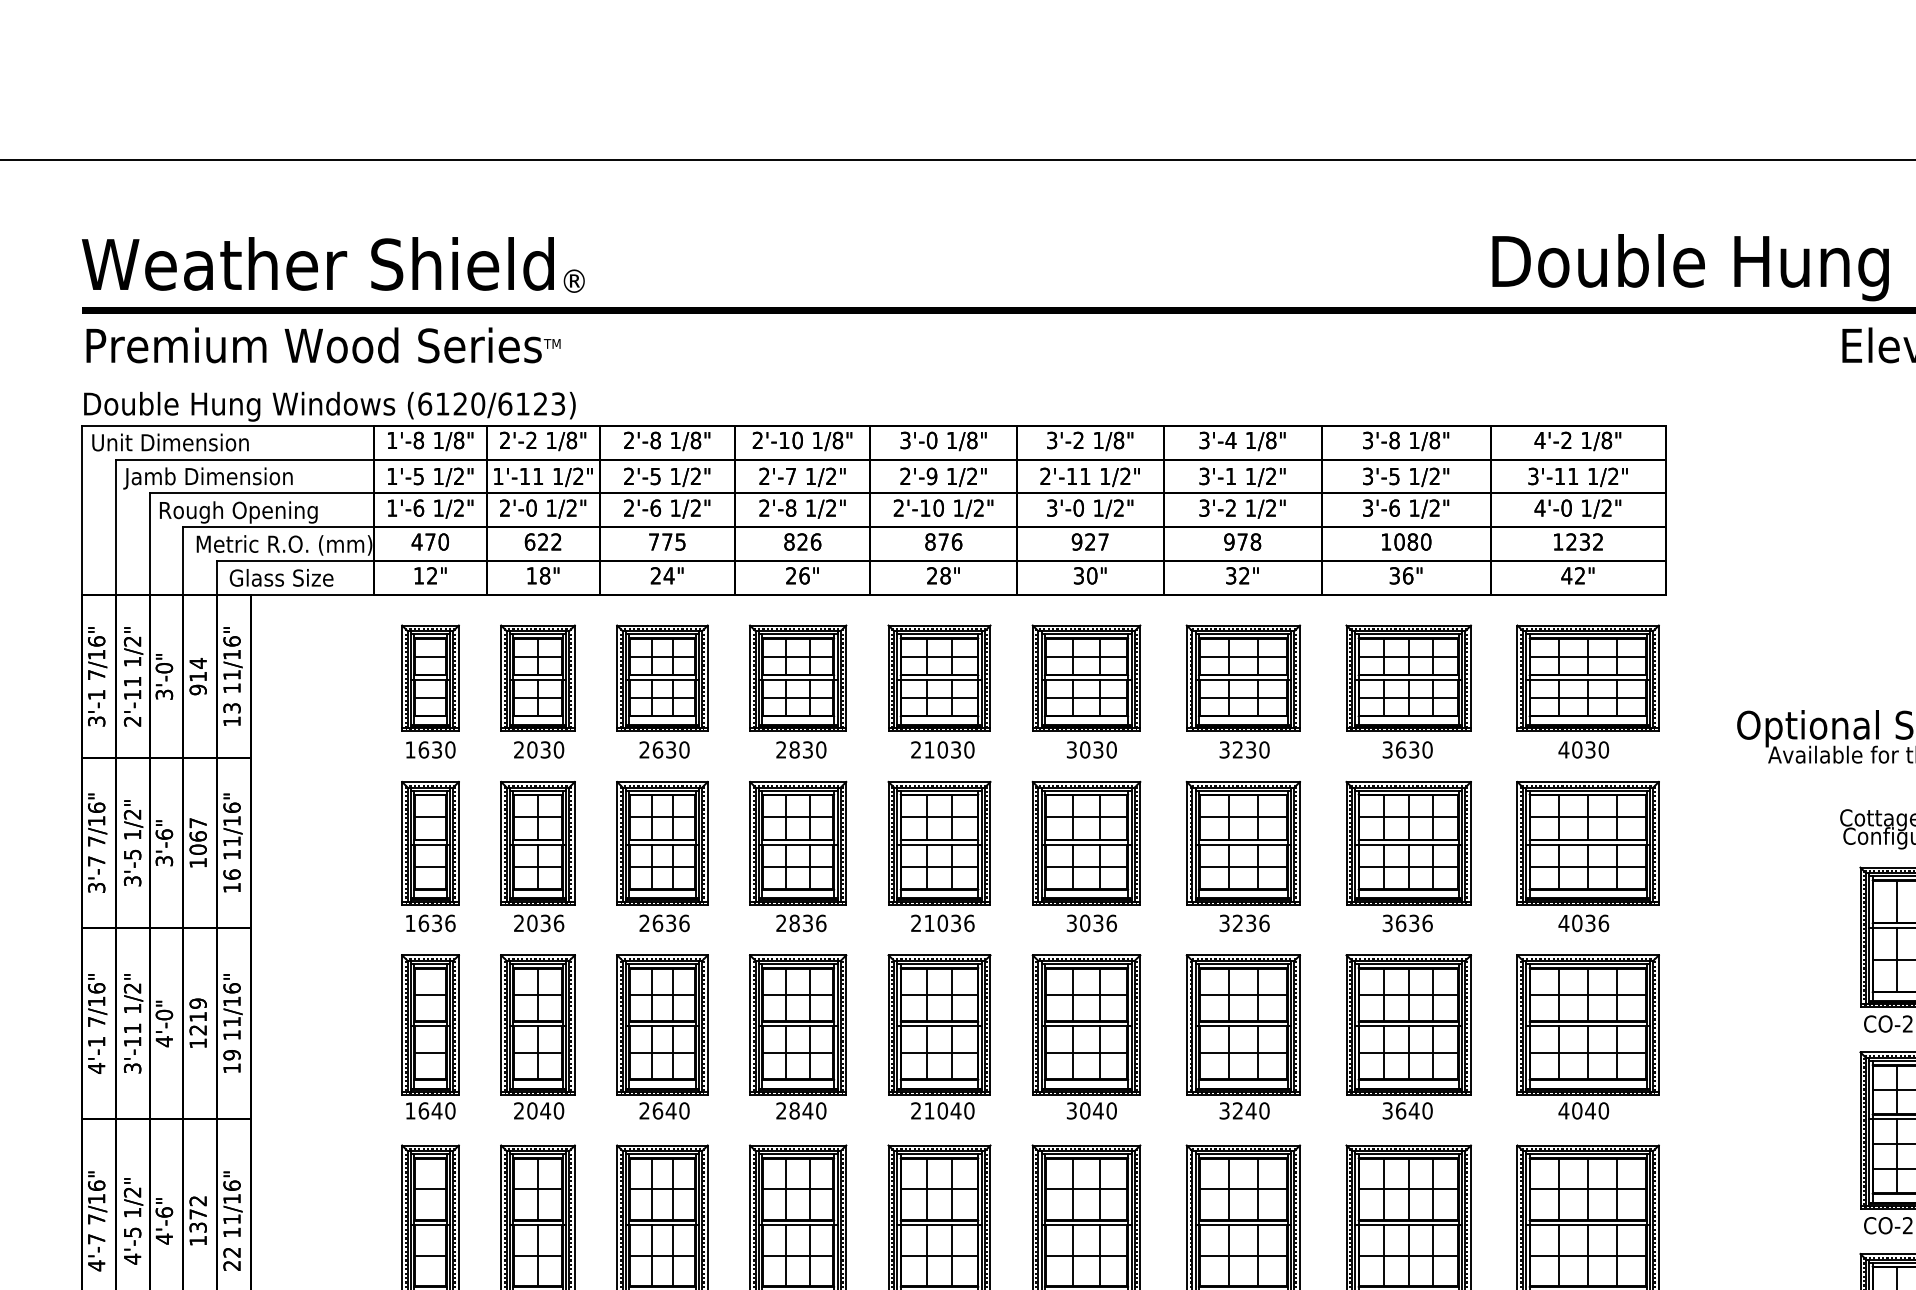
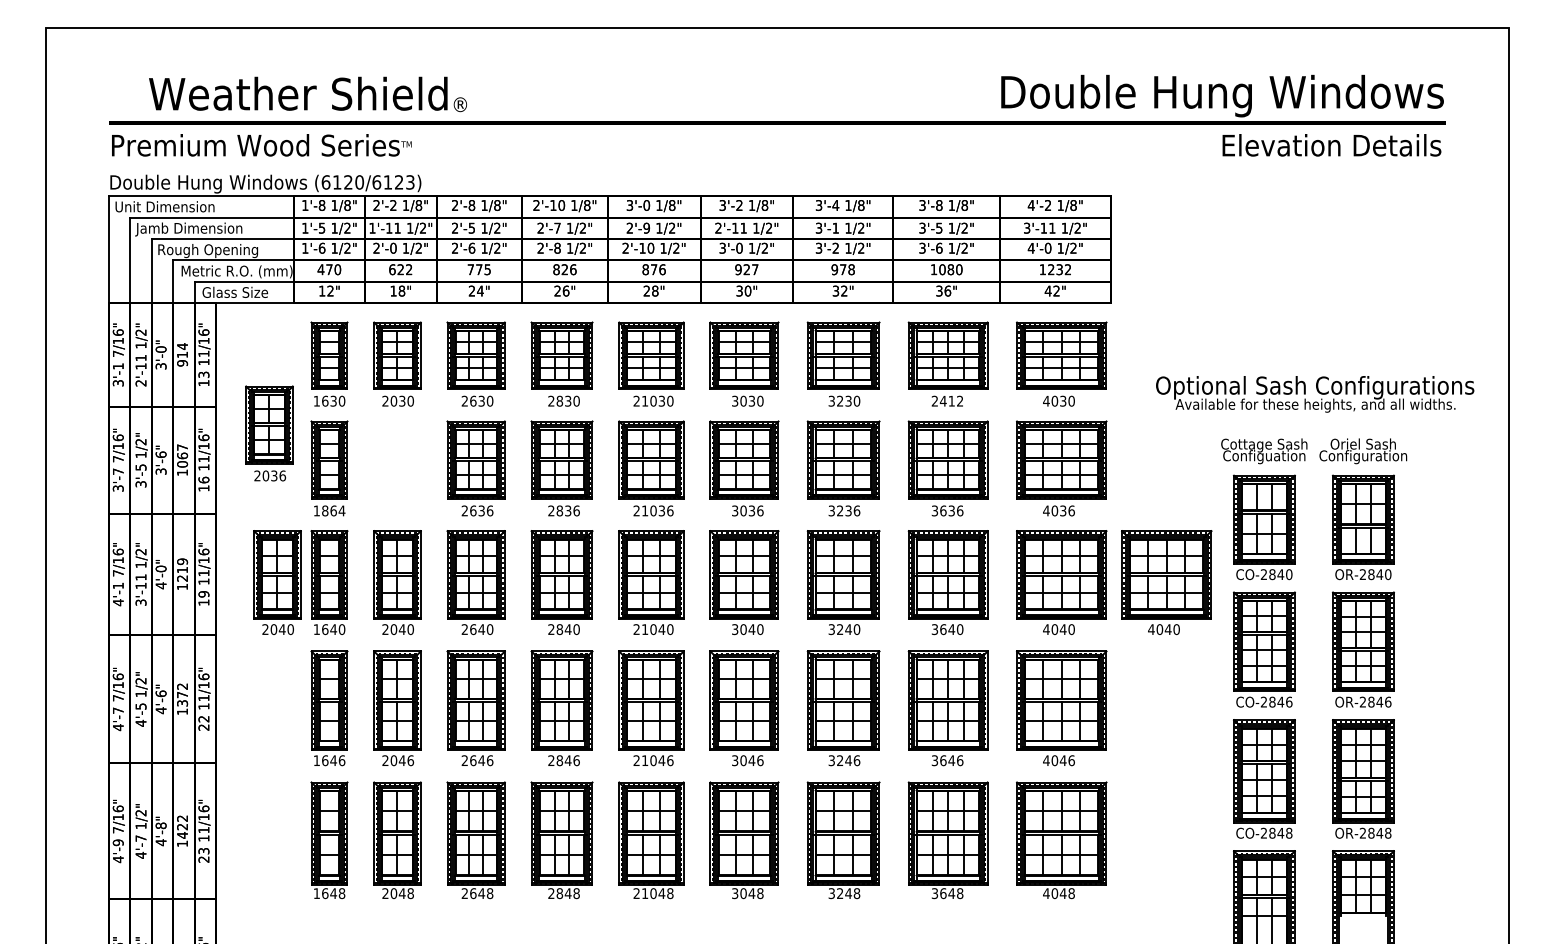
text: (332, 265) -> (307, 94), moved
text: (1407, 748) -> (947, 400), 3630 -> 2412
part: (538, 856) -> (269, 433), moved
text: (436, 922) -> (333, 510), 1636 -> 1864
part: (348, 1036) -> (277, 582), added
part: (1753, 1036) -> (1166, 582), added

